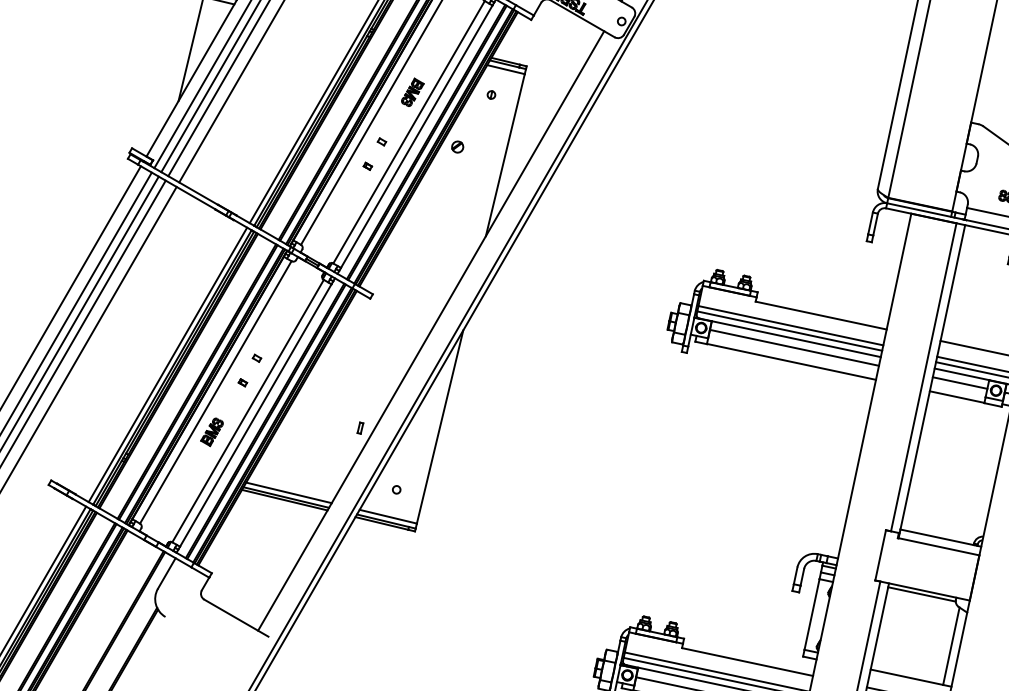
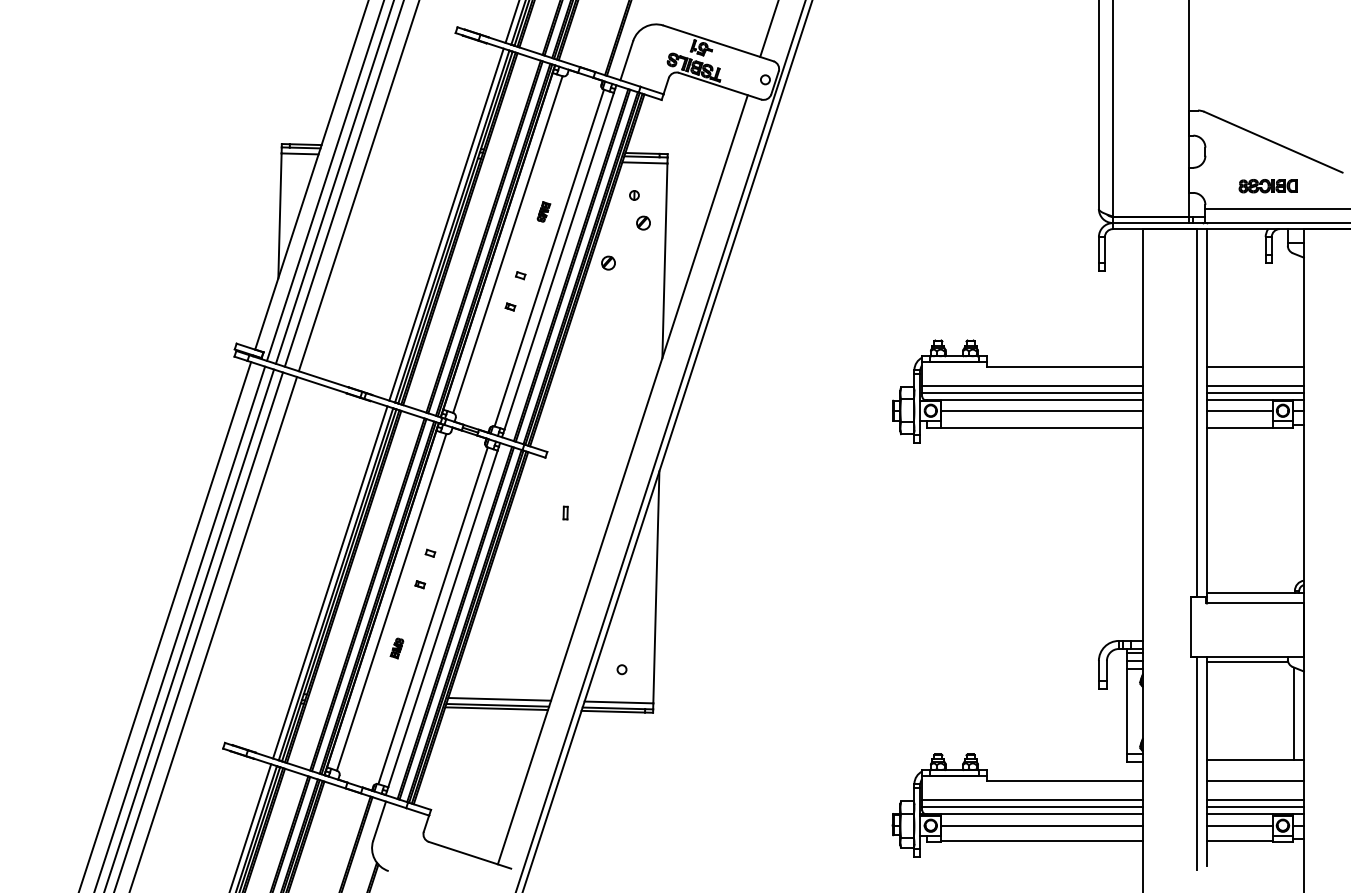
part: (412, 92) -> (543, 211), size x0.6
part: (494, 119) -> (643, 222), added
part: (360, 427) -> (565, 512), moved
part: (211, 431) -> (396, 648), size x0.6

